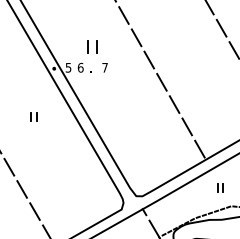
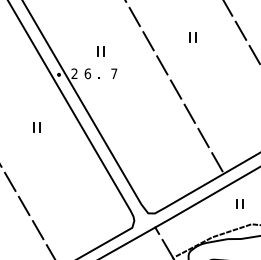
part: (177, 34) -> (192, 37), added
part: (92, 47) -> (100, 51), size x0.62
text: (68, 67) -> (74, 73), 5 -> 2

